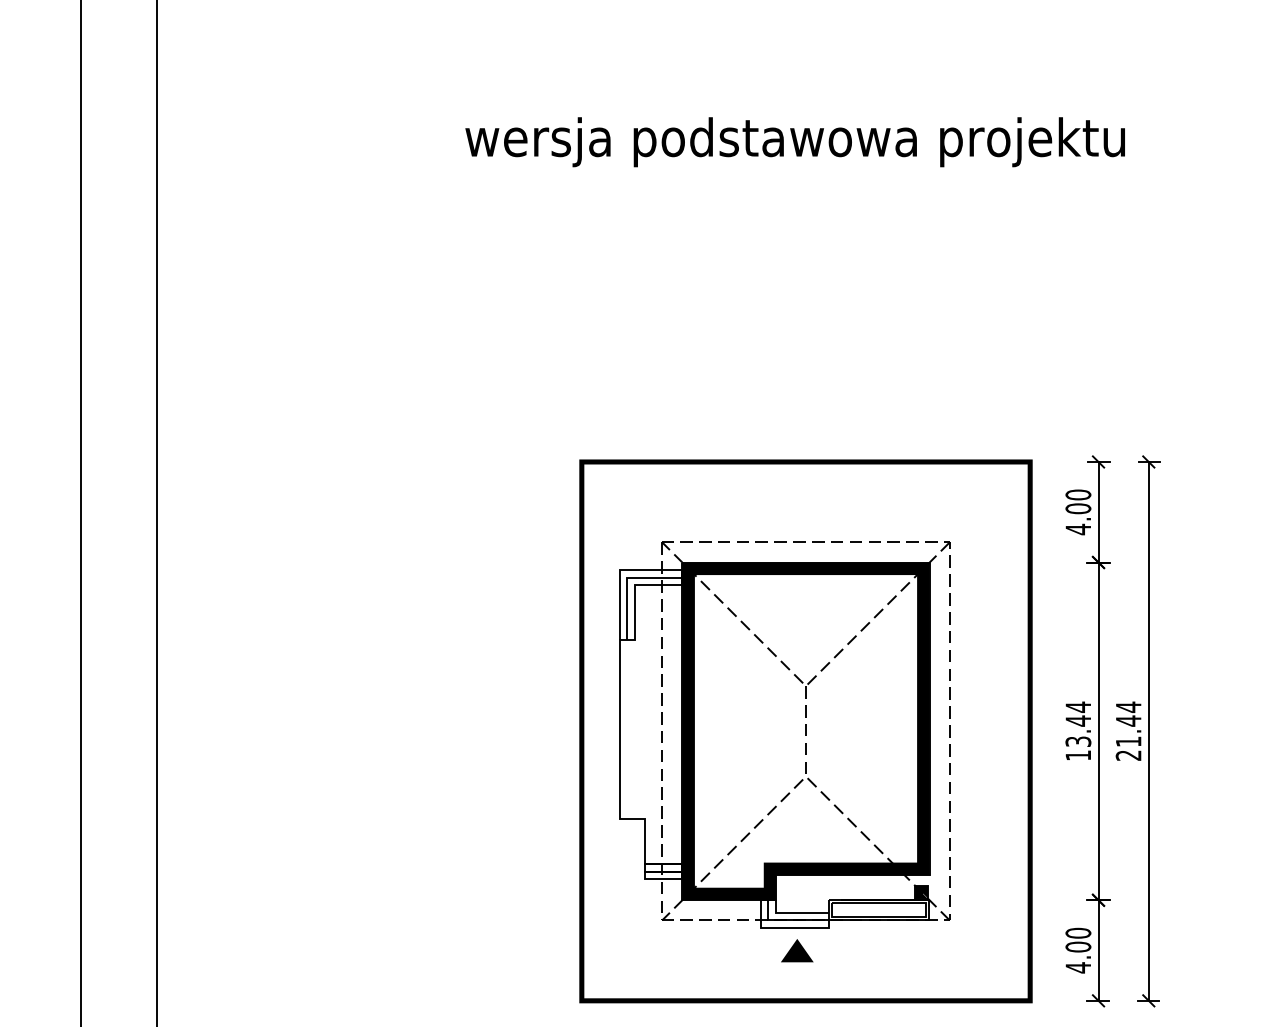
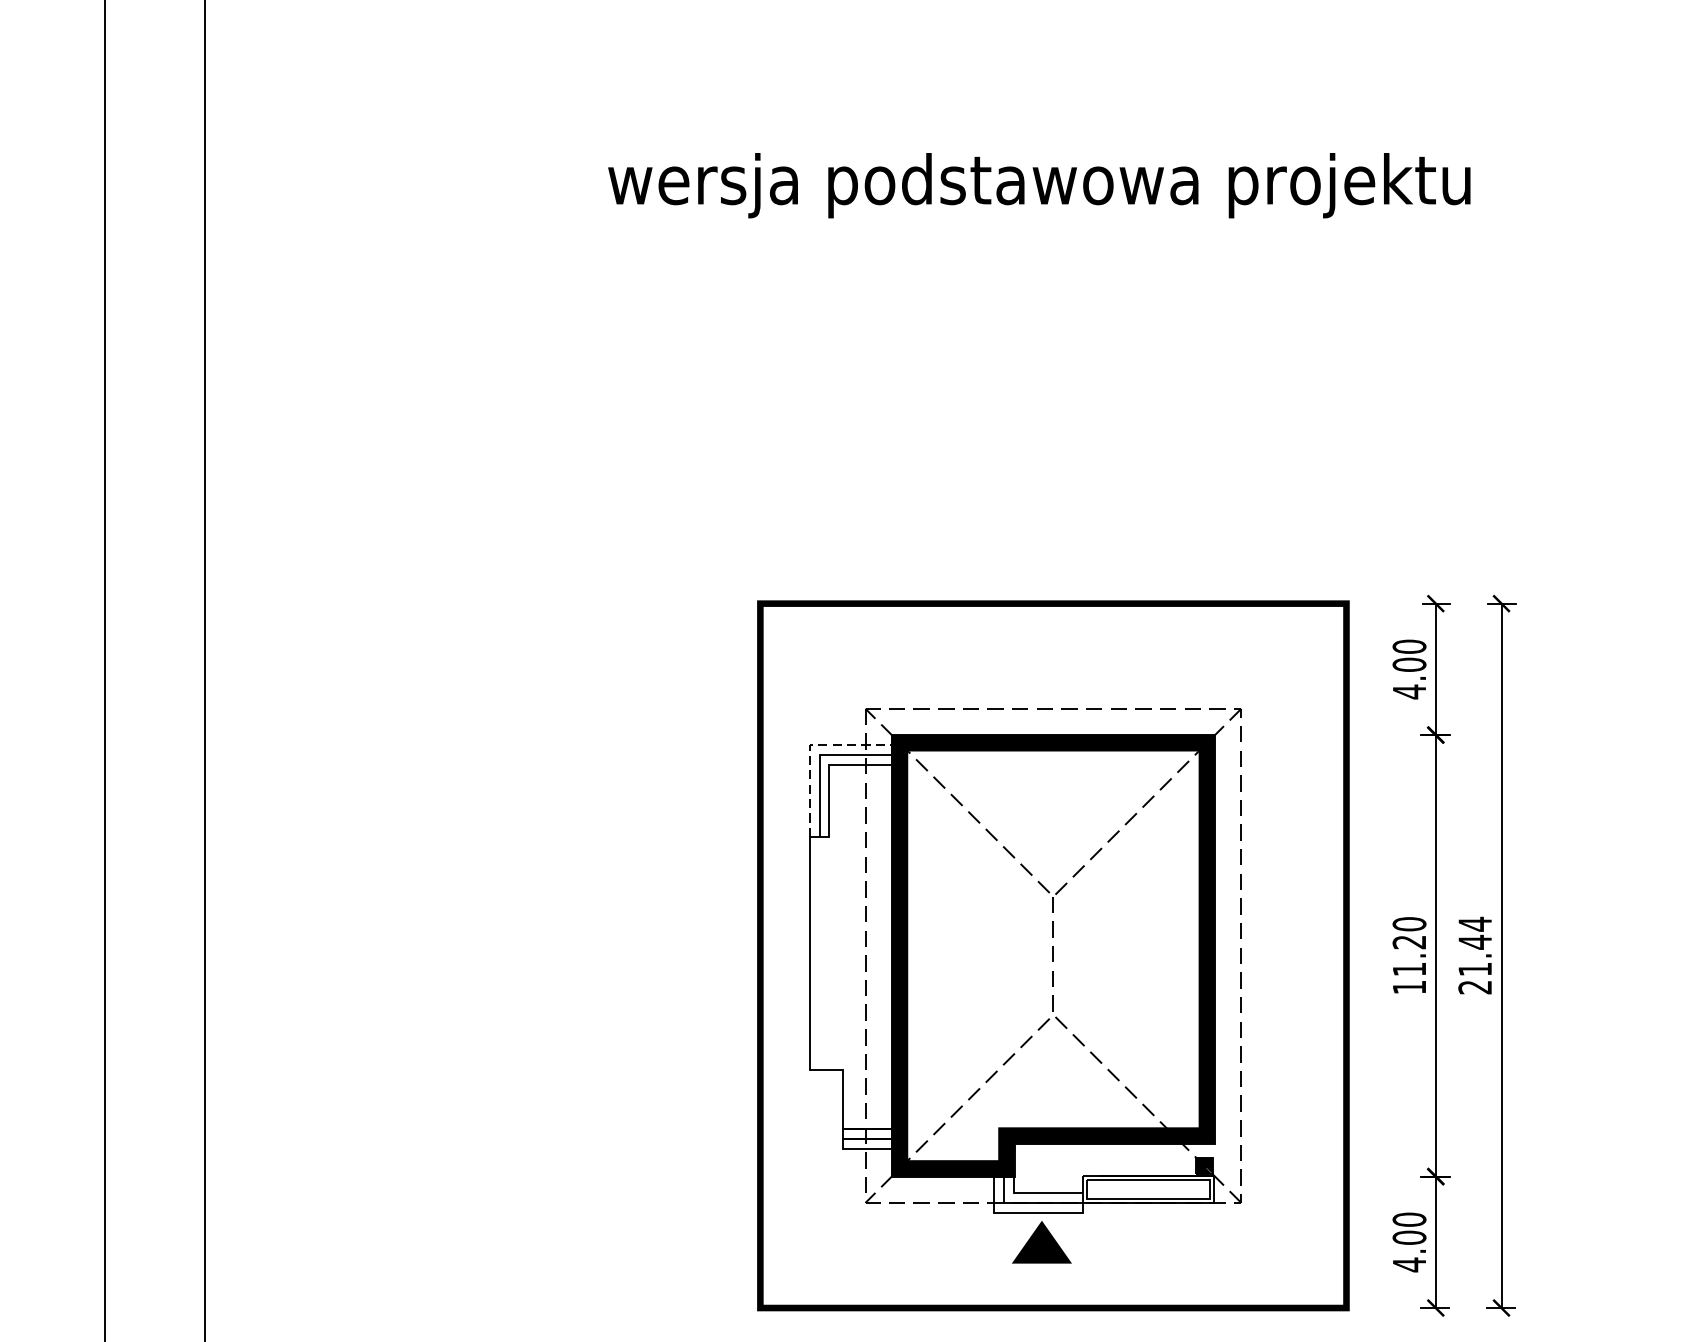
line: (619, 573) -> (809, 749), solid -> dashed
text: (1078, 723) -> (1409, 945), 13.44 -> 11.20
part: (797, 950) -> (1042, 1242), size x1.4

